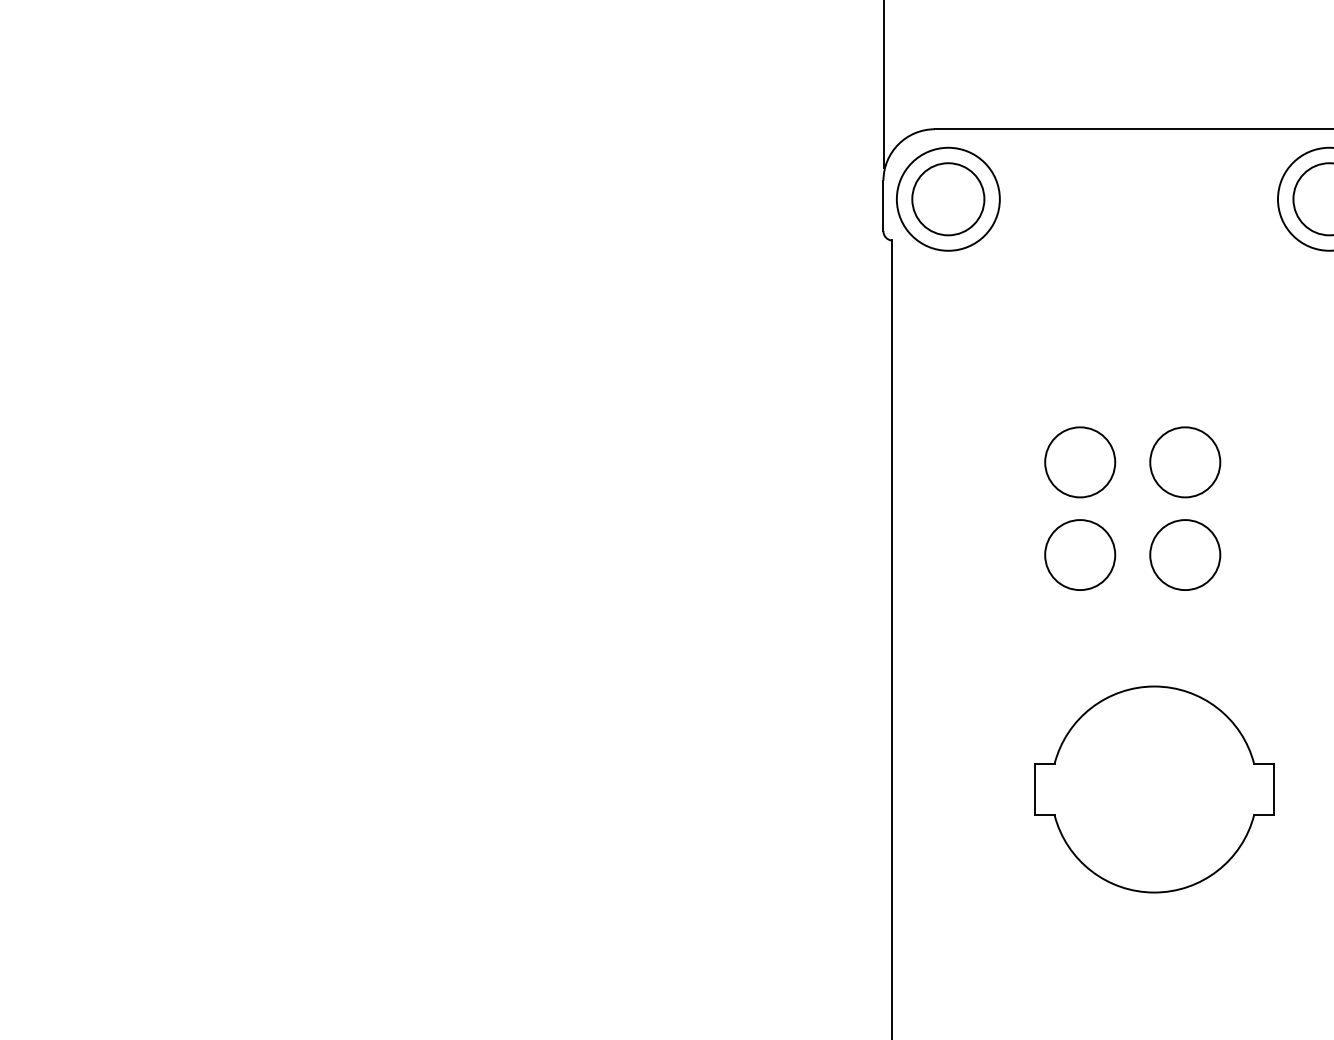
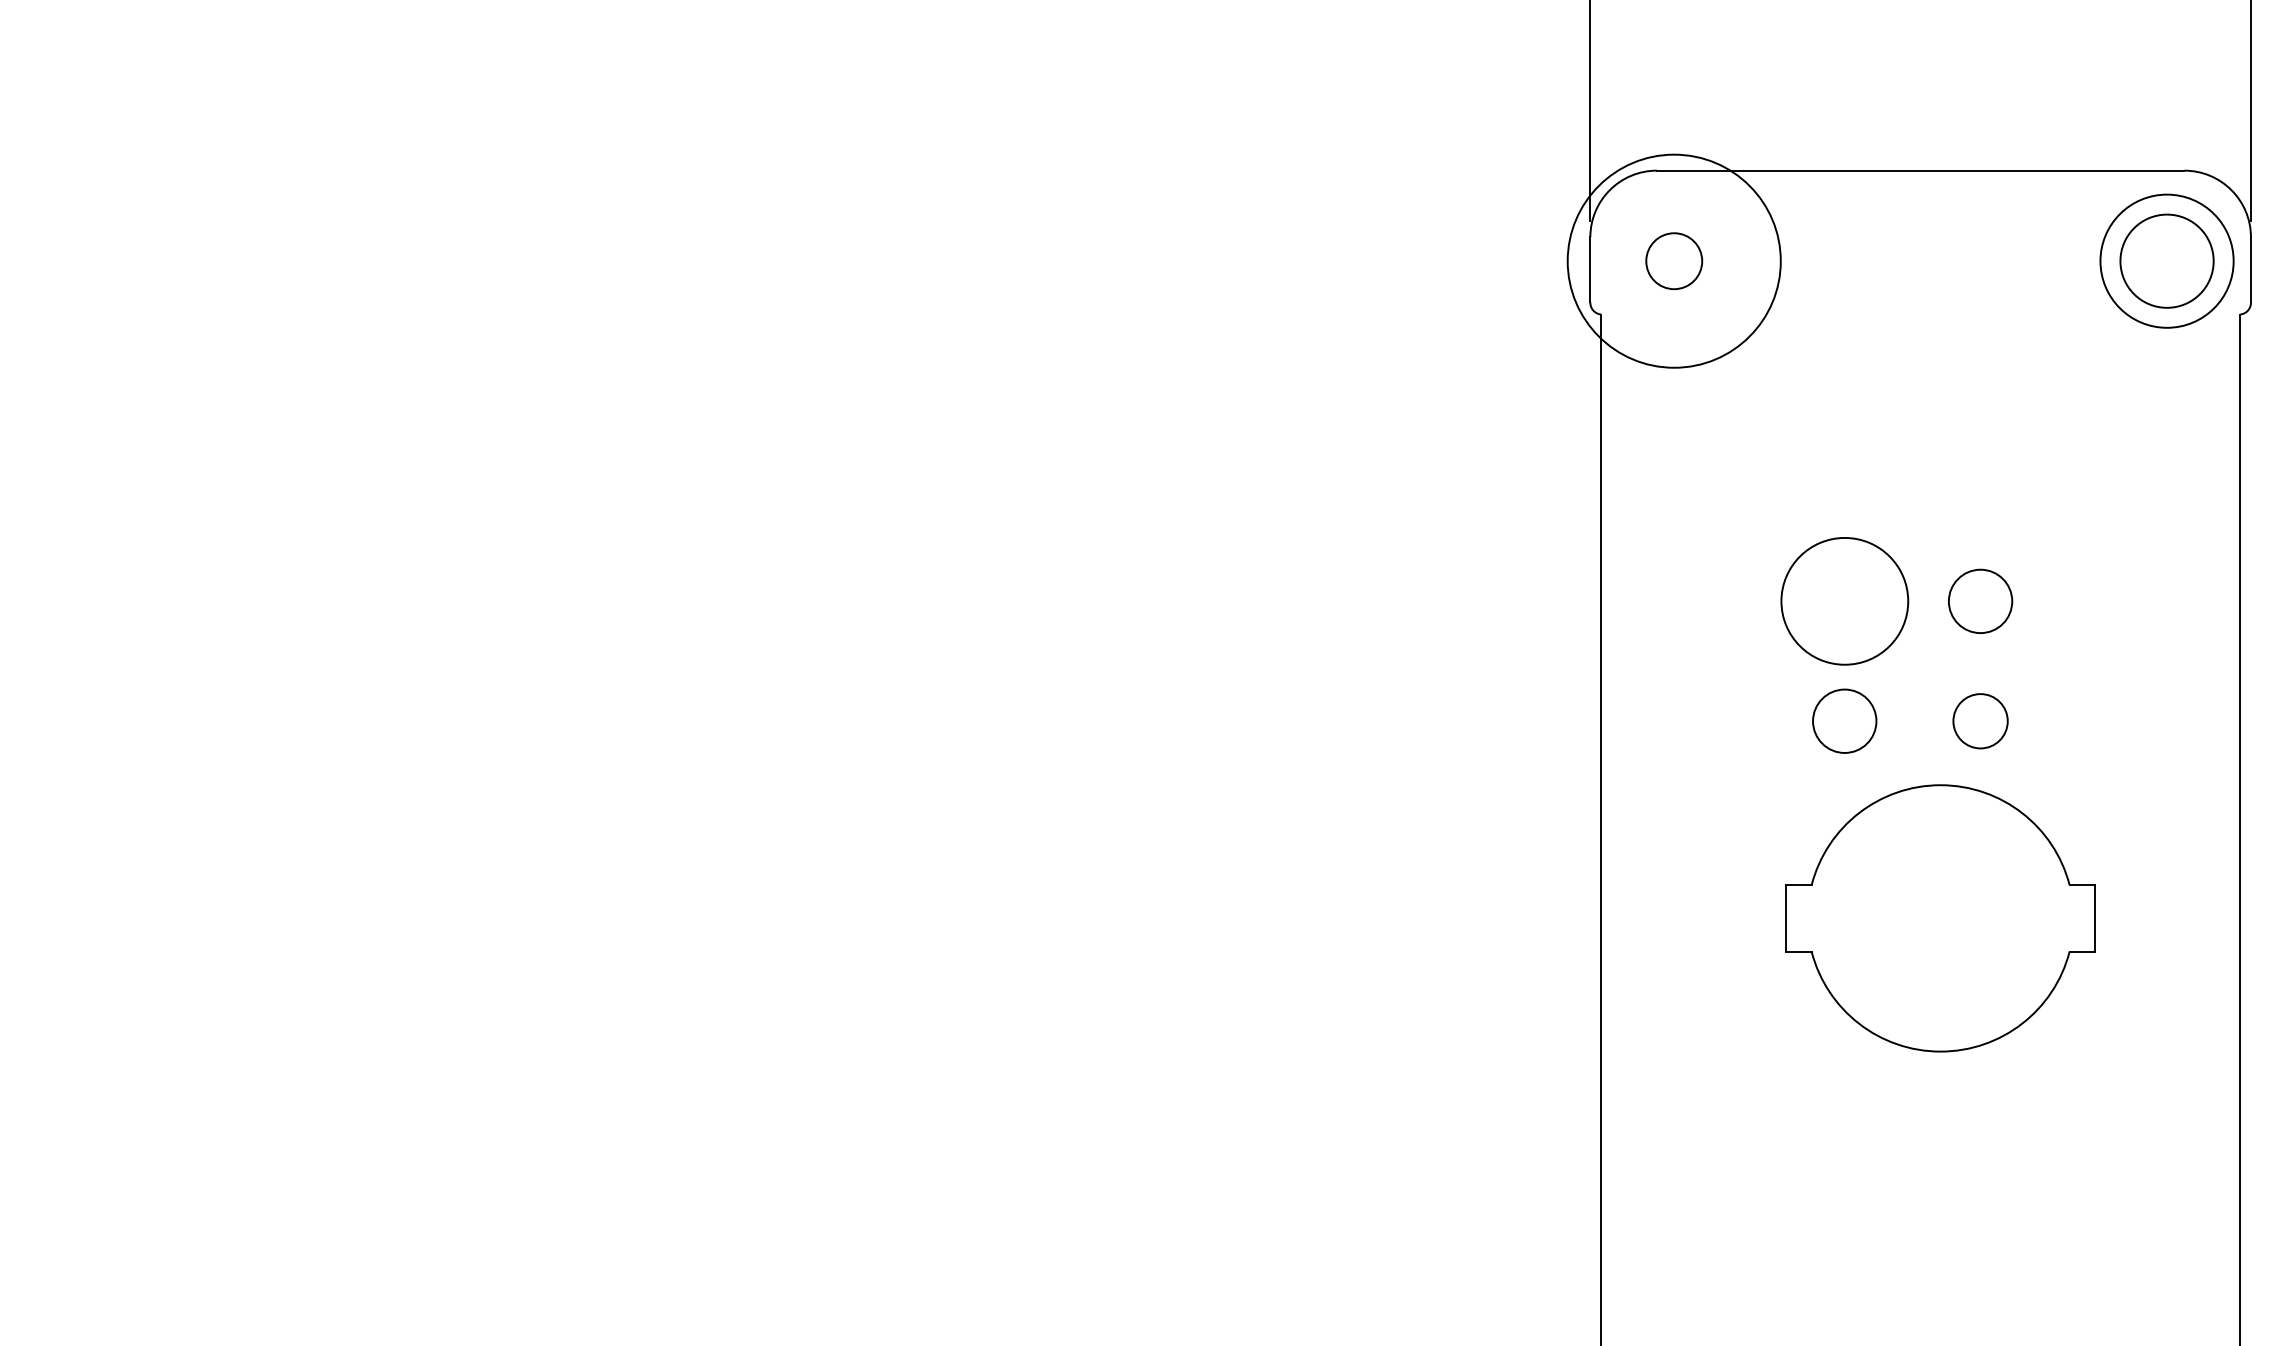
circle: (947, 198) -> (1673, 260), size x0.6
circle: (947, 198) -> (1673, 260), size x1.6
circle: (1080, 462) -> (1844, 601), size x1.4
circle: (1185, 462) -> (1980, 601), size x0.7
circle: (1080, 554) -> (1844, 720), size x0.7
circle: (1185, 554) -> (1980, 720), size x0.6
part: (1154, 789) -> (1940, 918), moved

